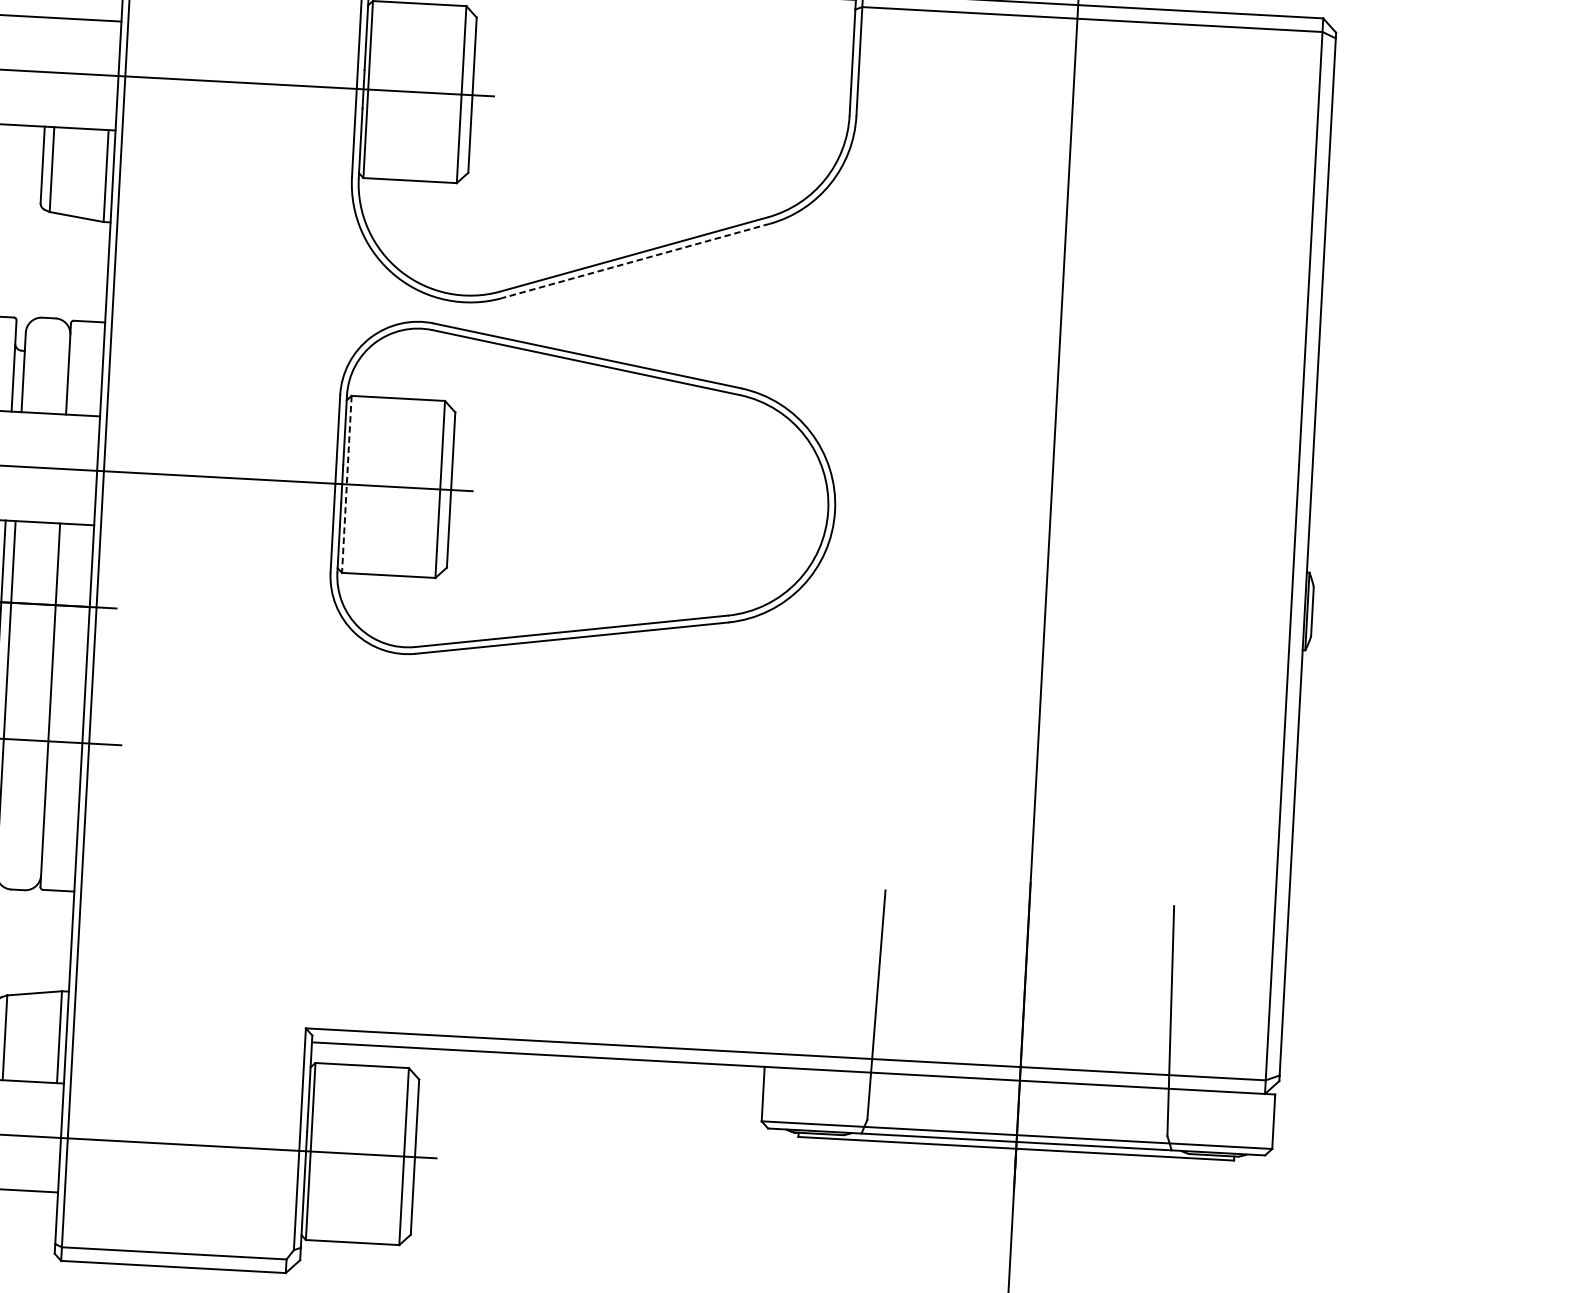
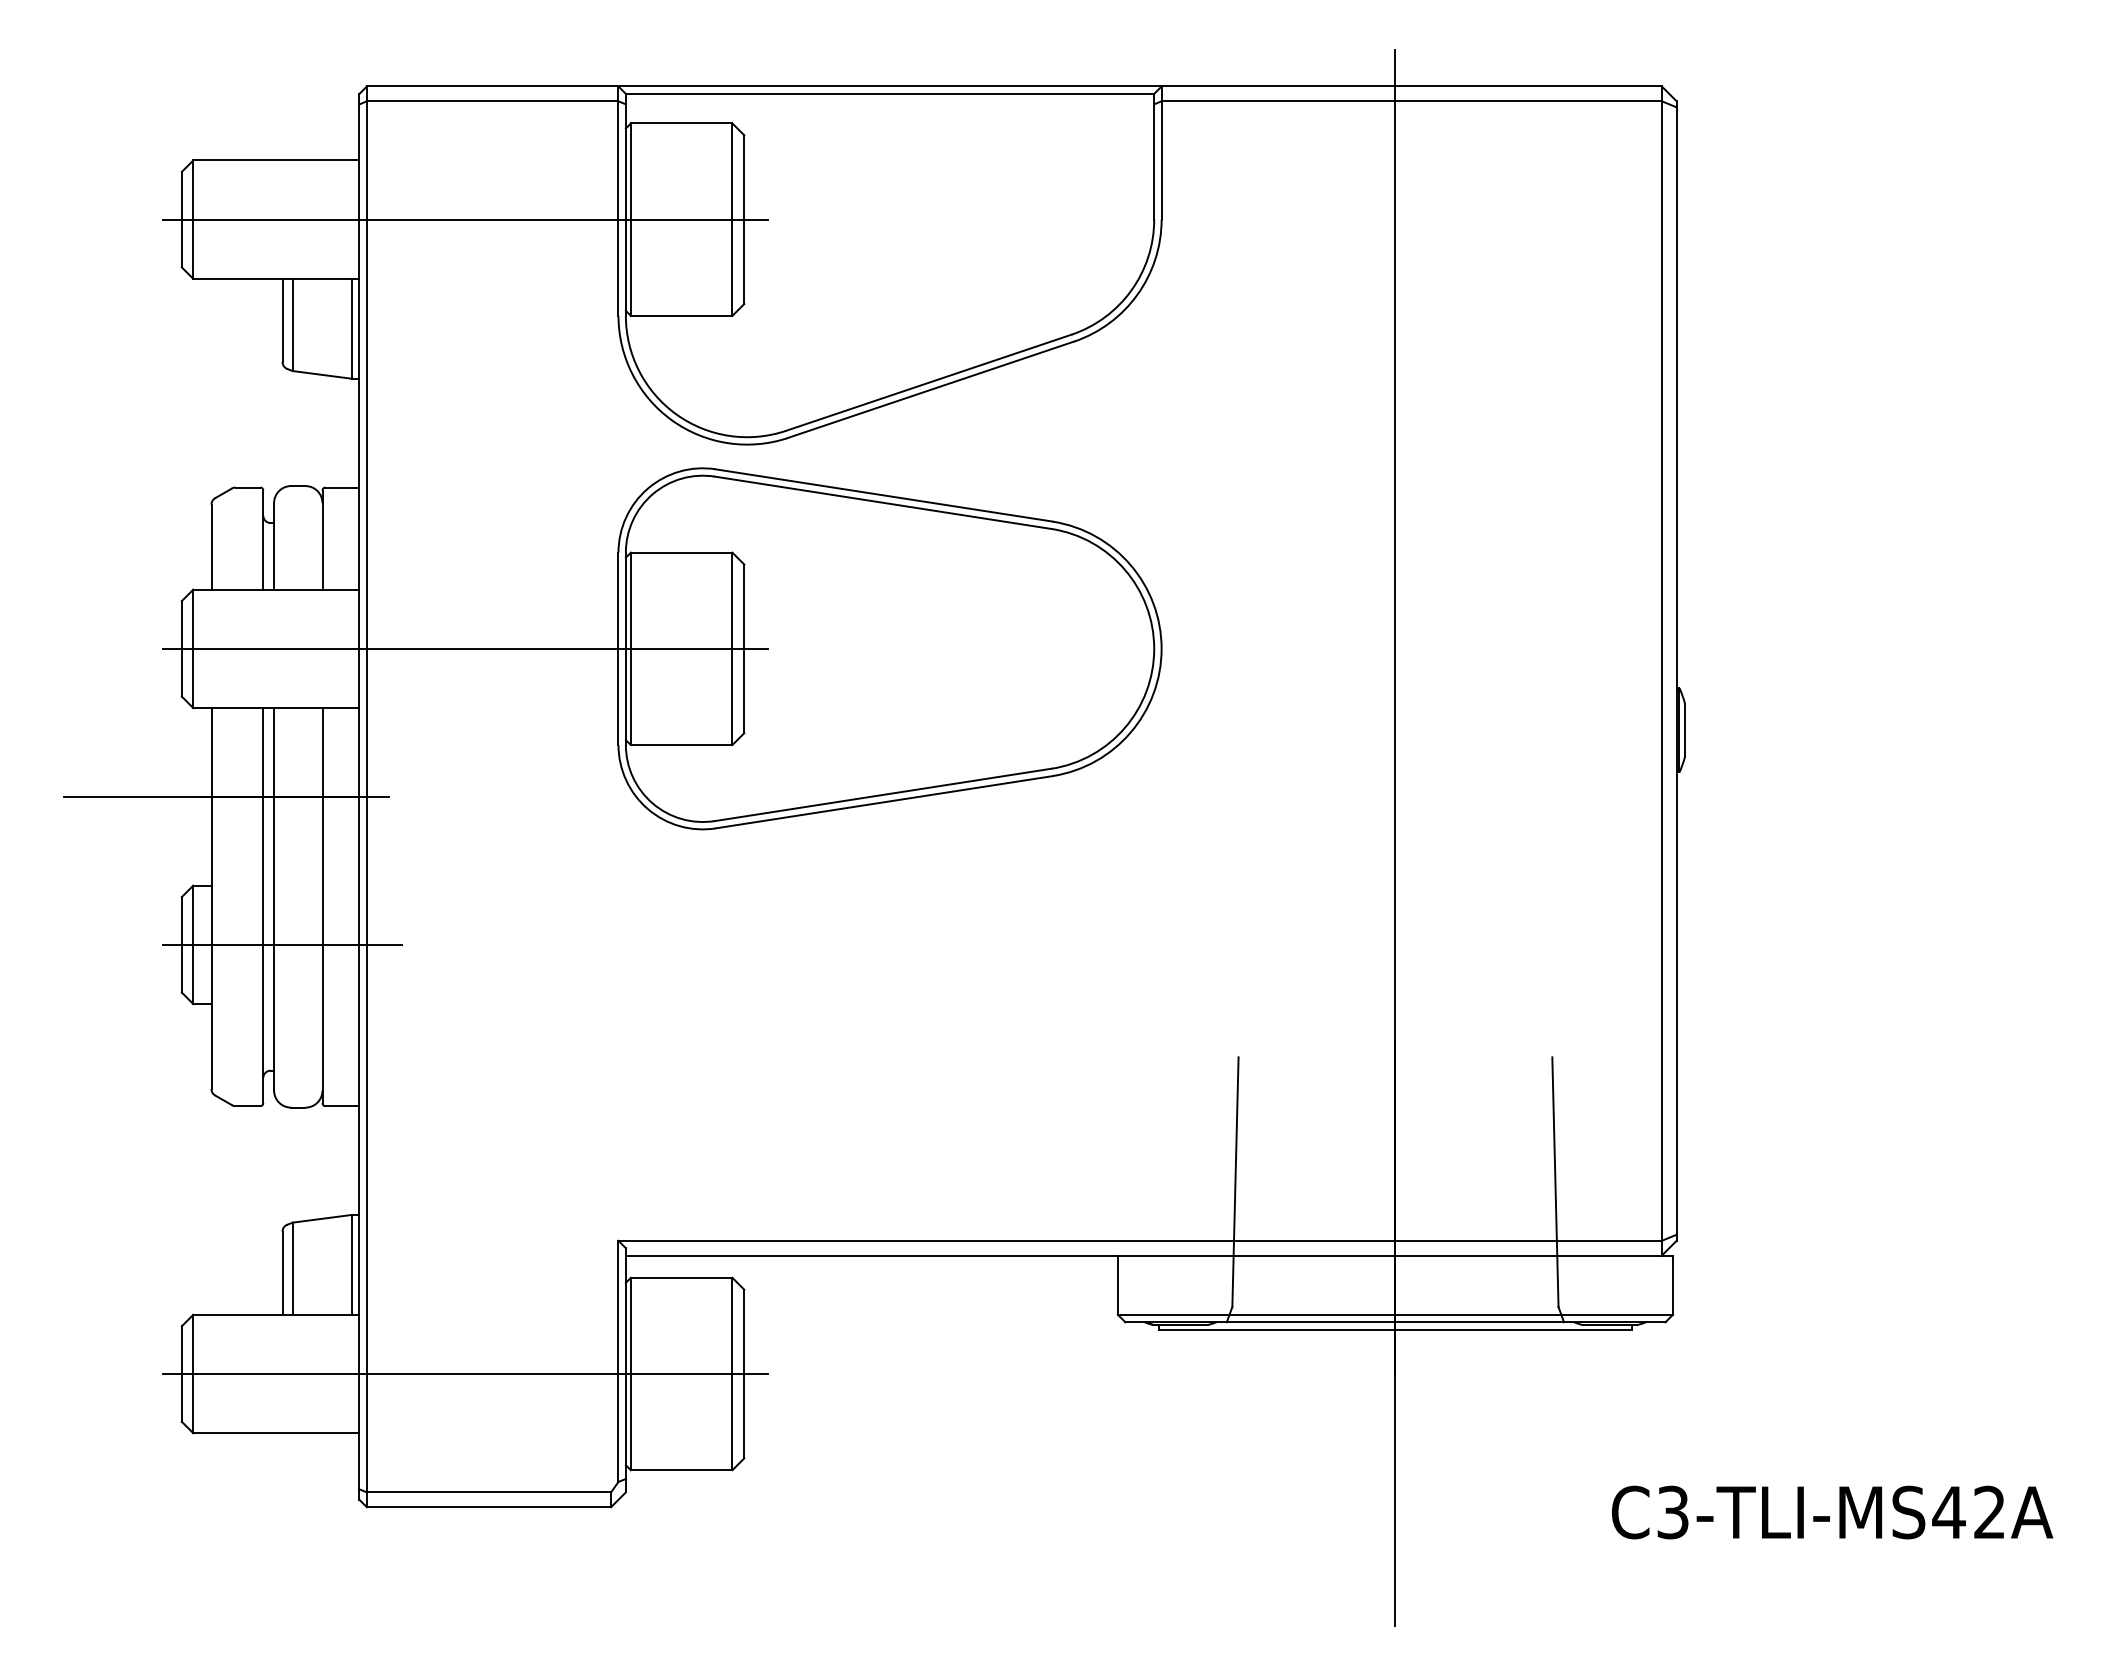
line: (636, 260) -> (931, 389), dashed -> solid
line: (346, 484) -> (630, 649), dashed -> solid

